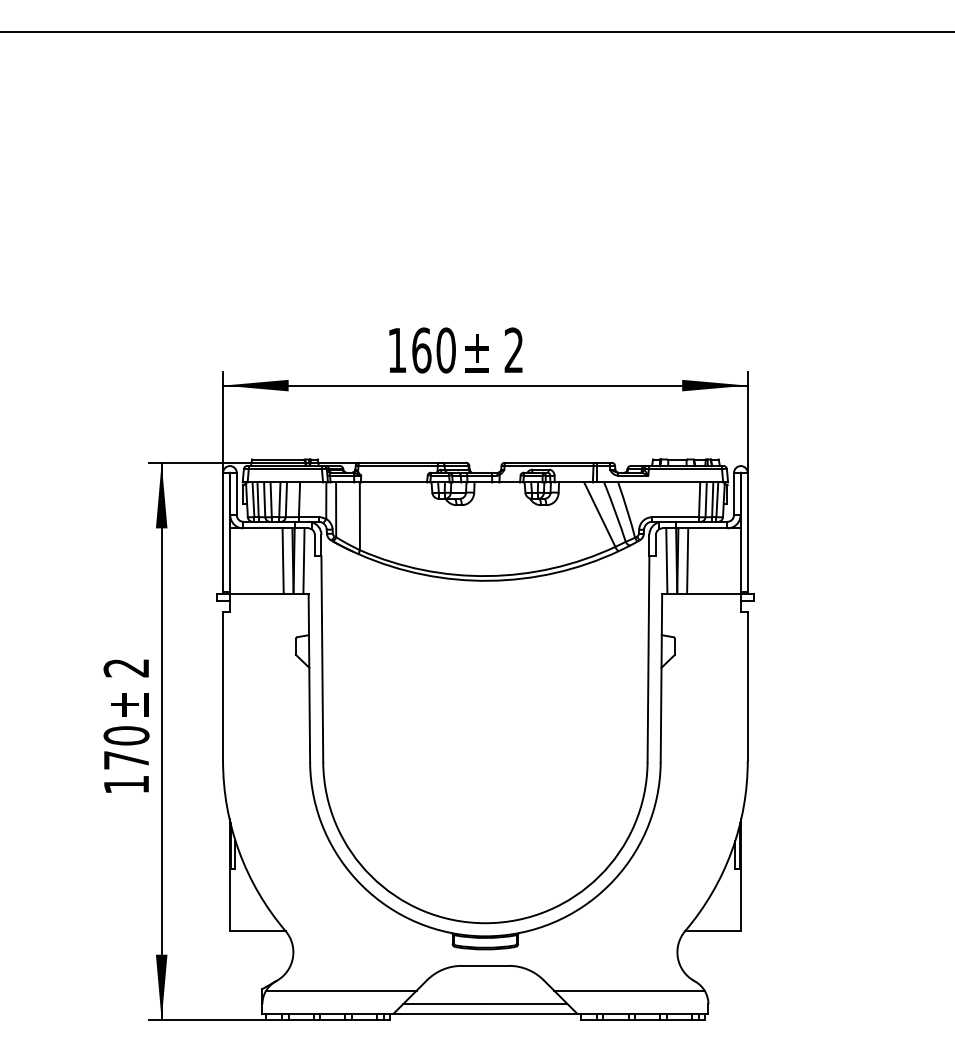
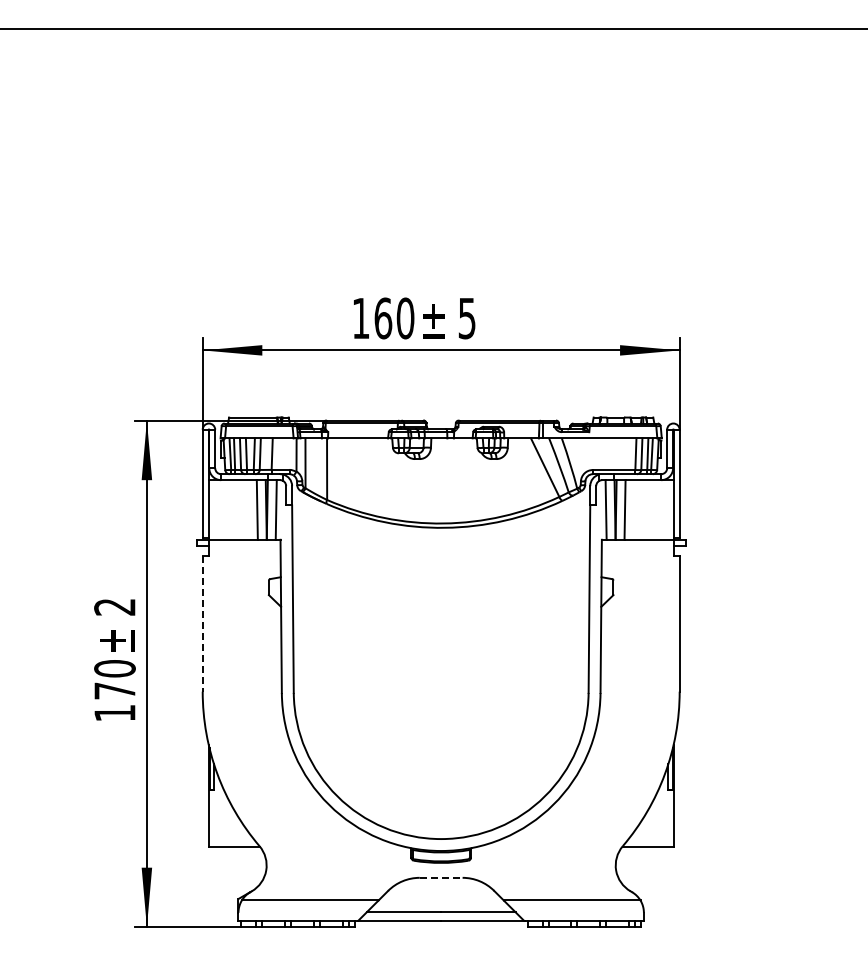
text: (513, 350) -> (466, 318), 2 -> 5
line: (222, 686) -> (202, 623), solid -> dashed
line: (485, 965) -> (441, 877), solid -> dashed

